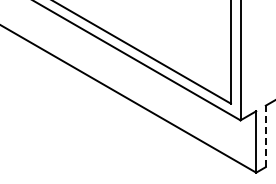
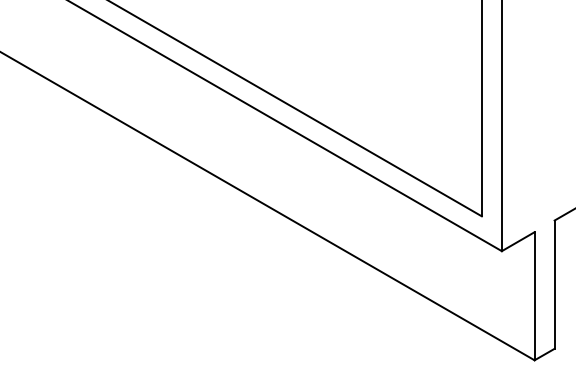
line: (265, 136) -> (553, 284), dashed -> solid

